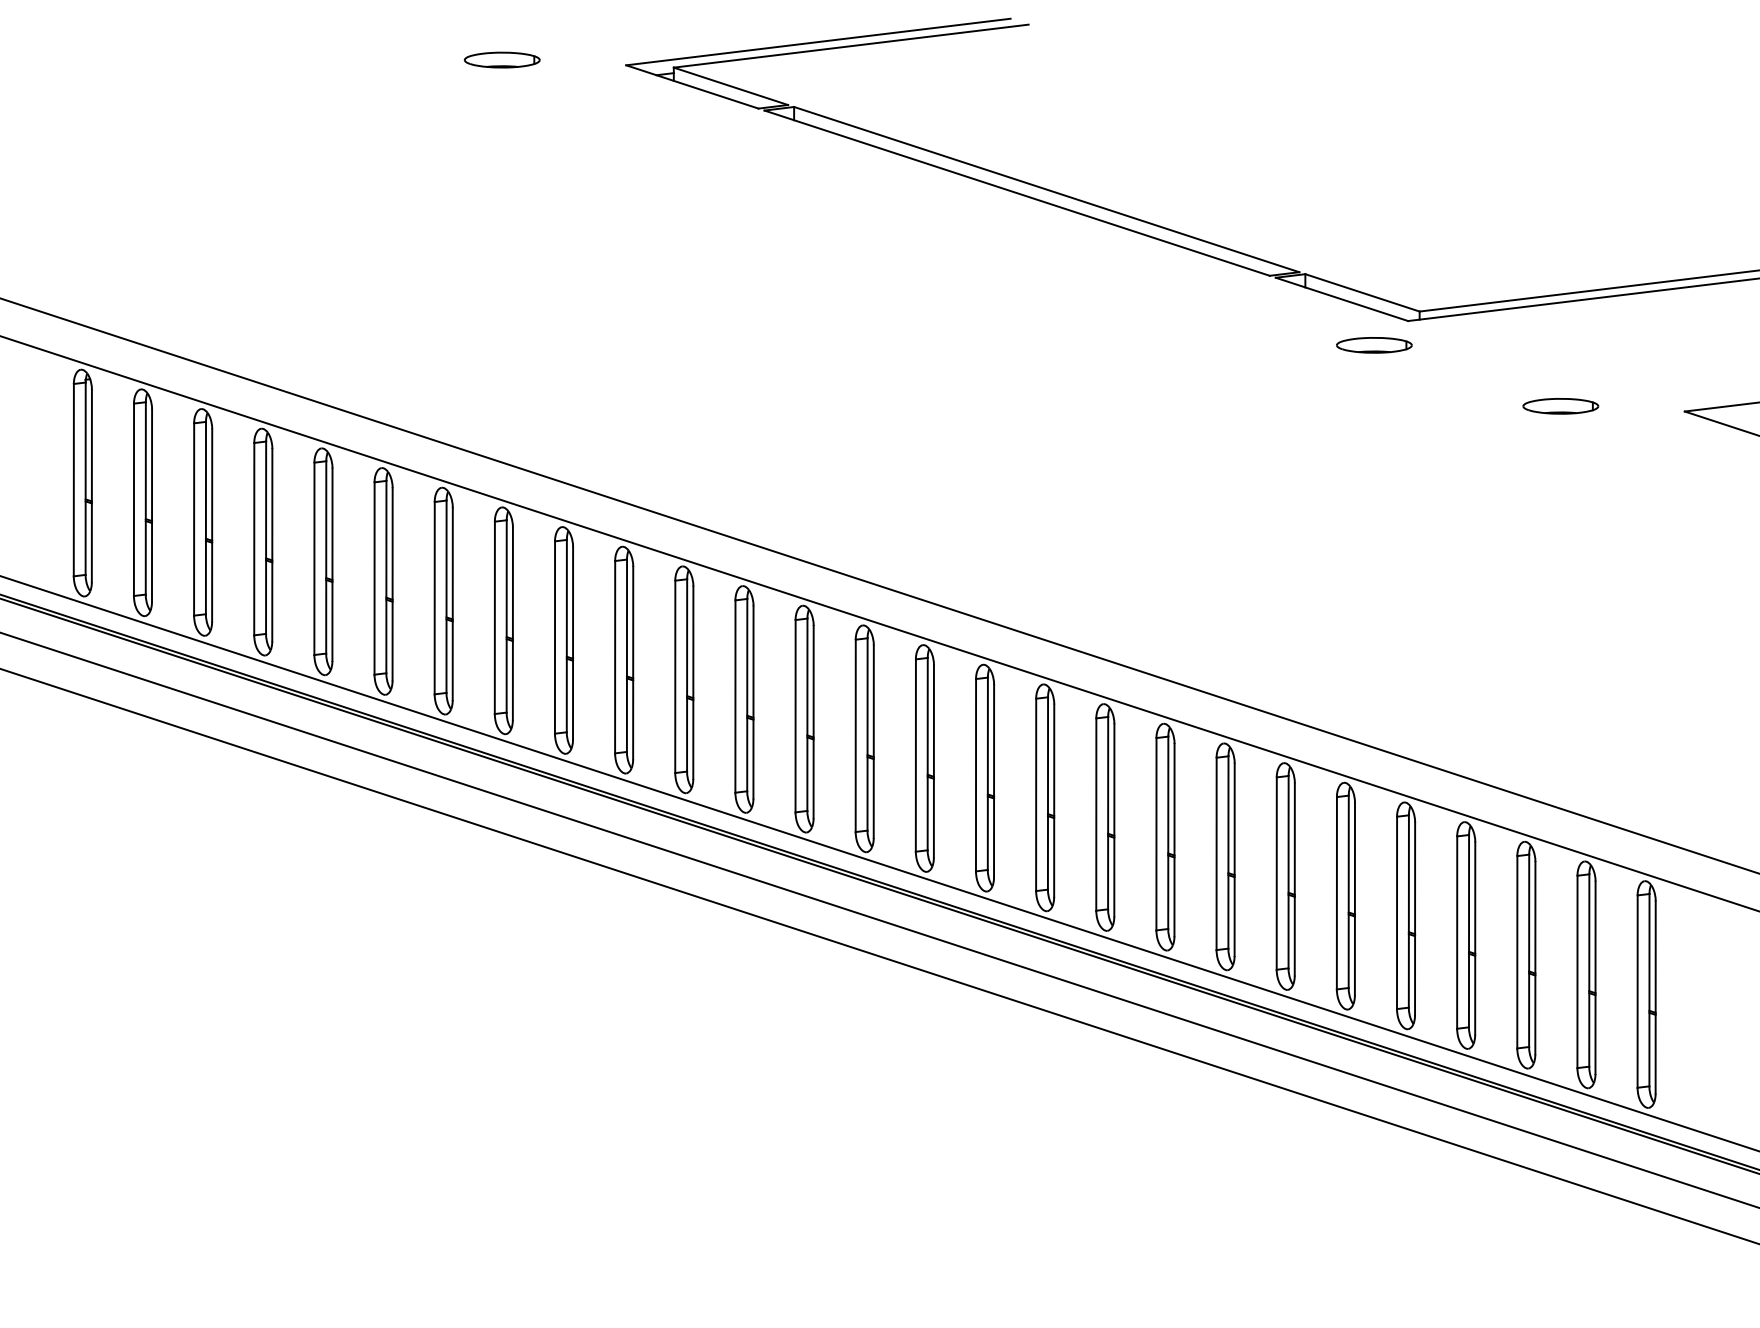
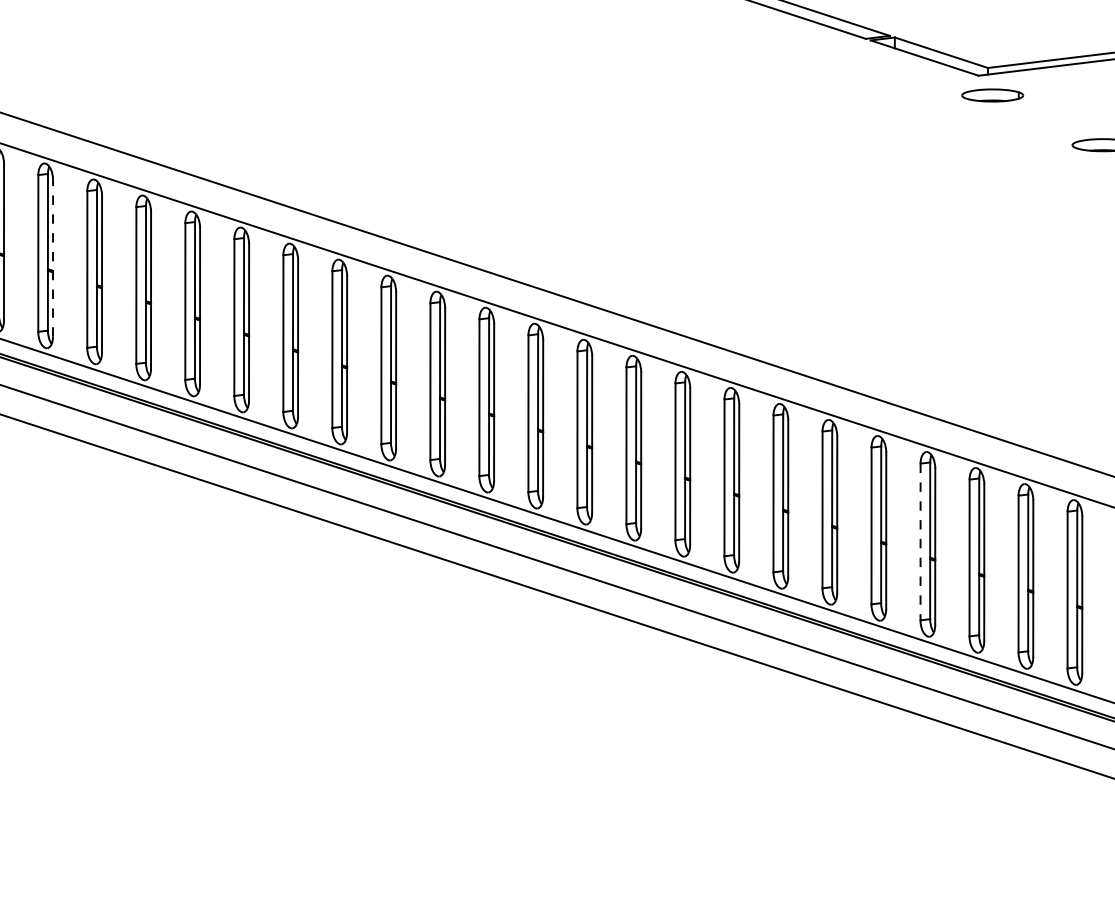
part: (1374, 345) -> (992, 95), moved
line: (272, 544) -> (53, 257), solid -> dashed
line: (1336, 893) -> (920, 542), solid -> dashed

